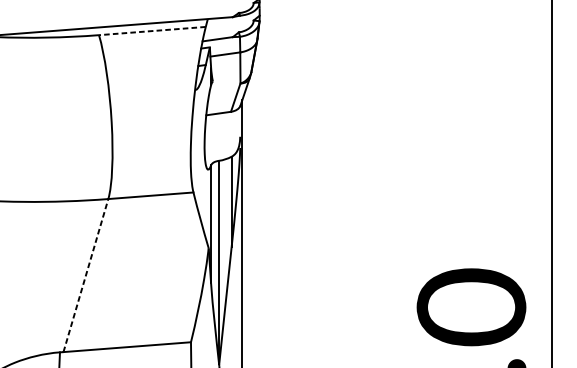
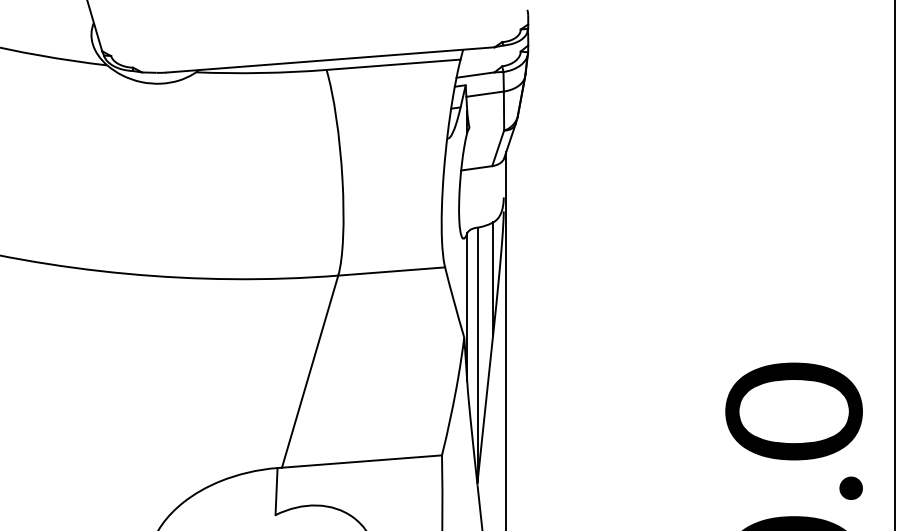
line: (152, 30) -> (393, 64), dashed -> solid
line: (86, 275) -> (310, 371), dashed -> solid

